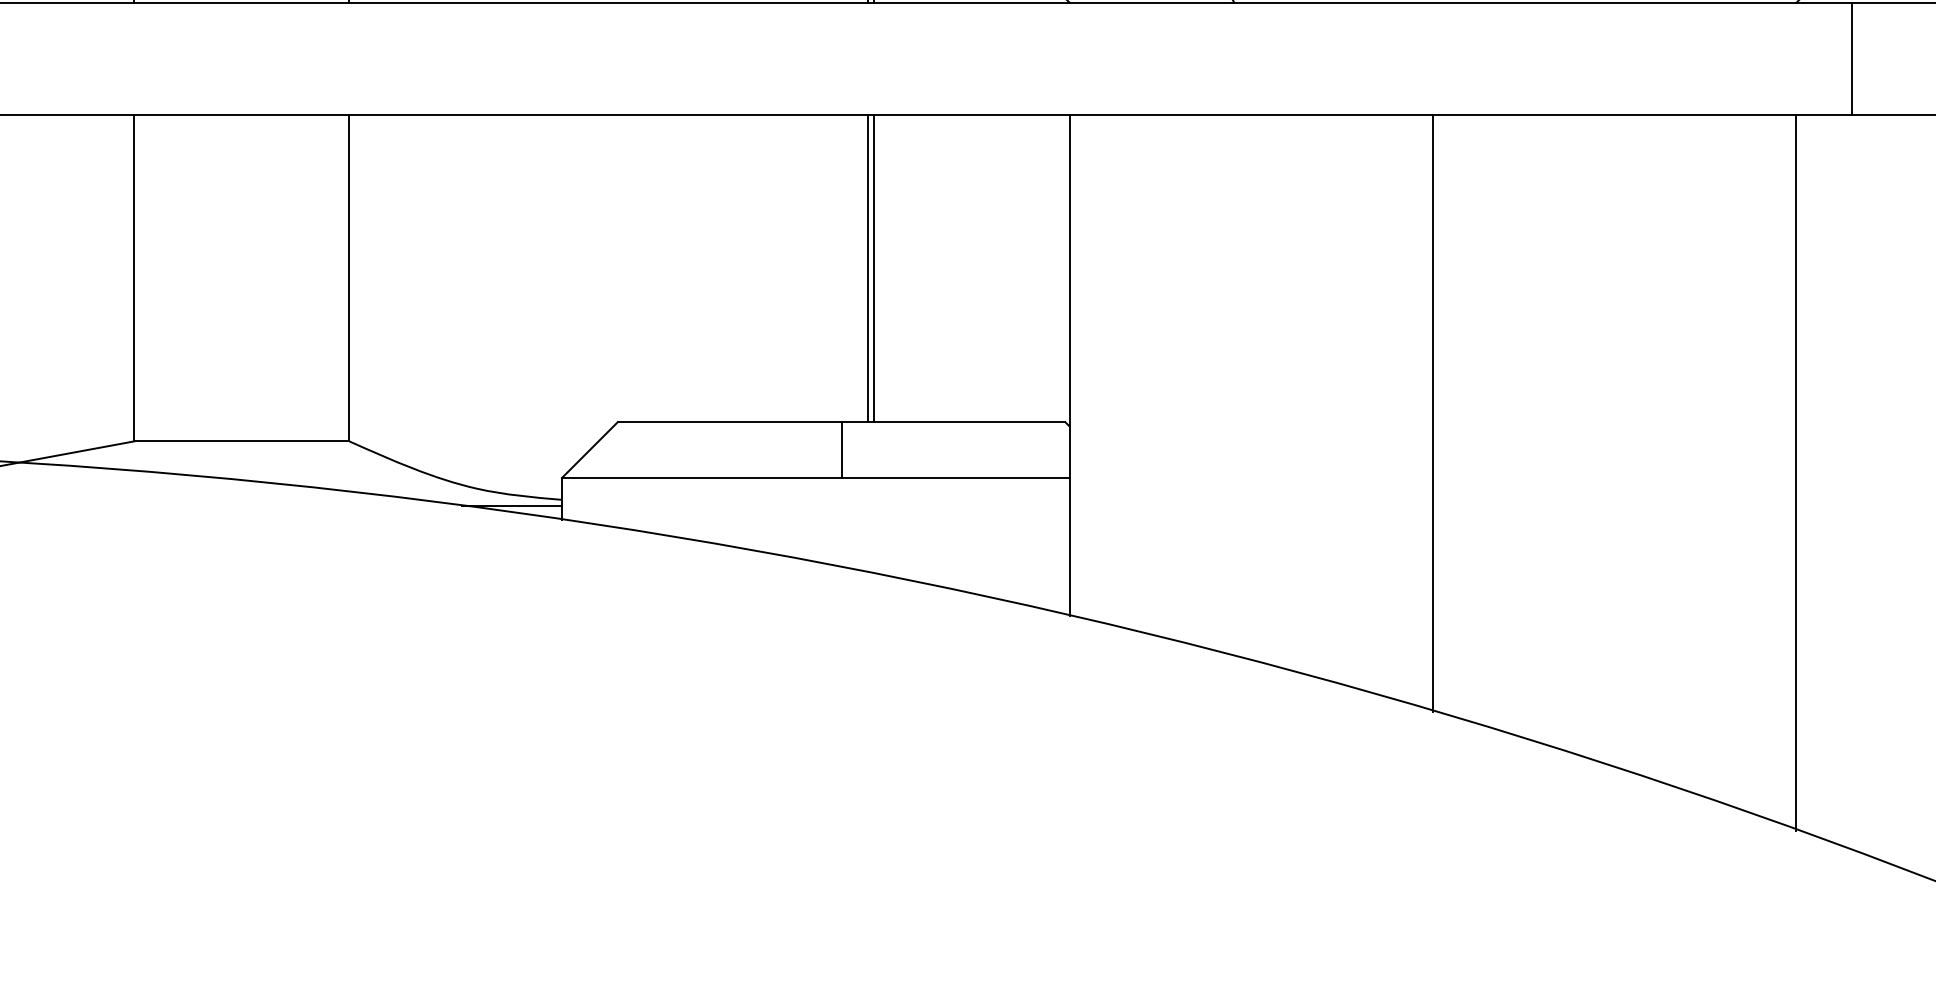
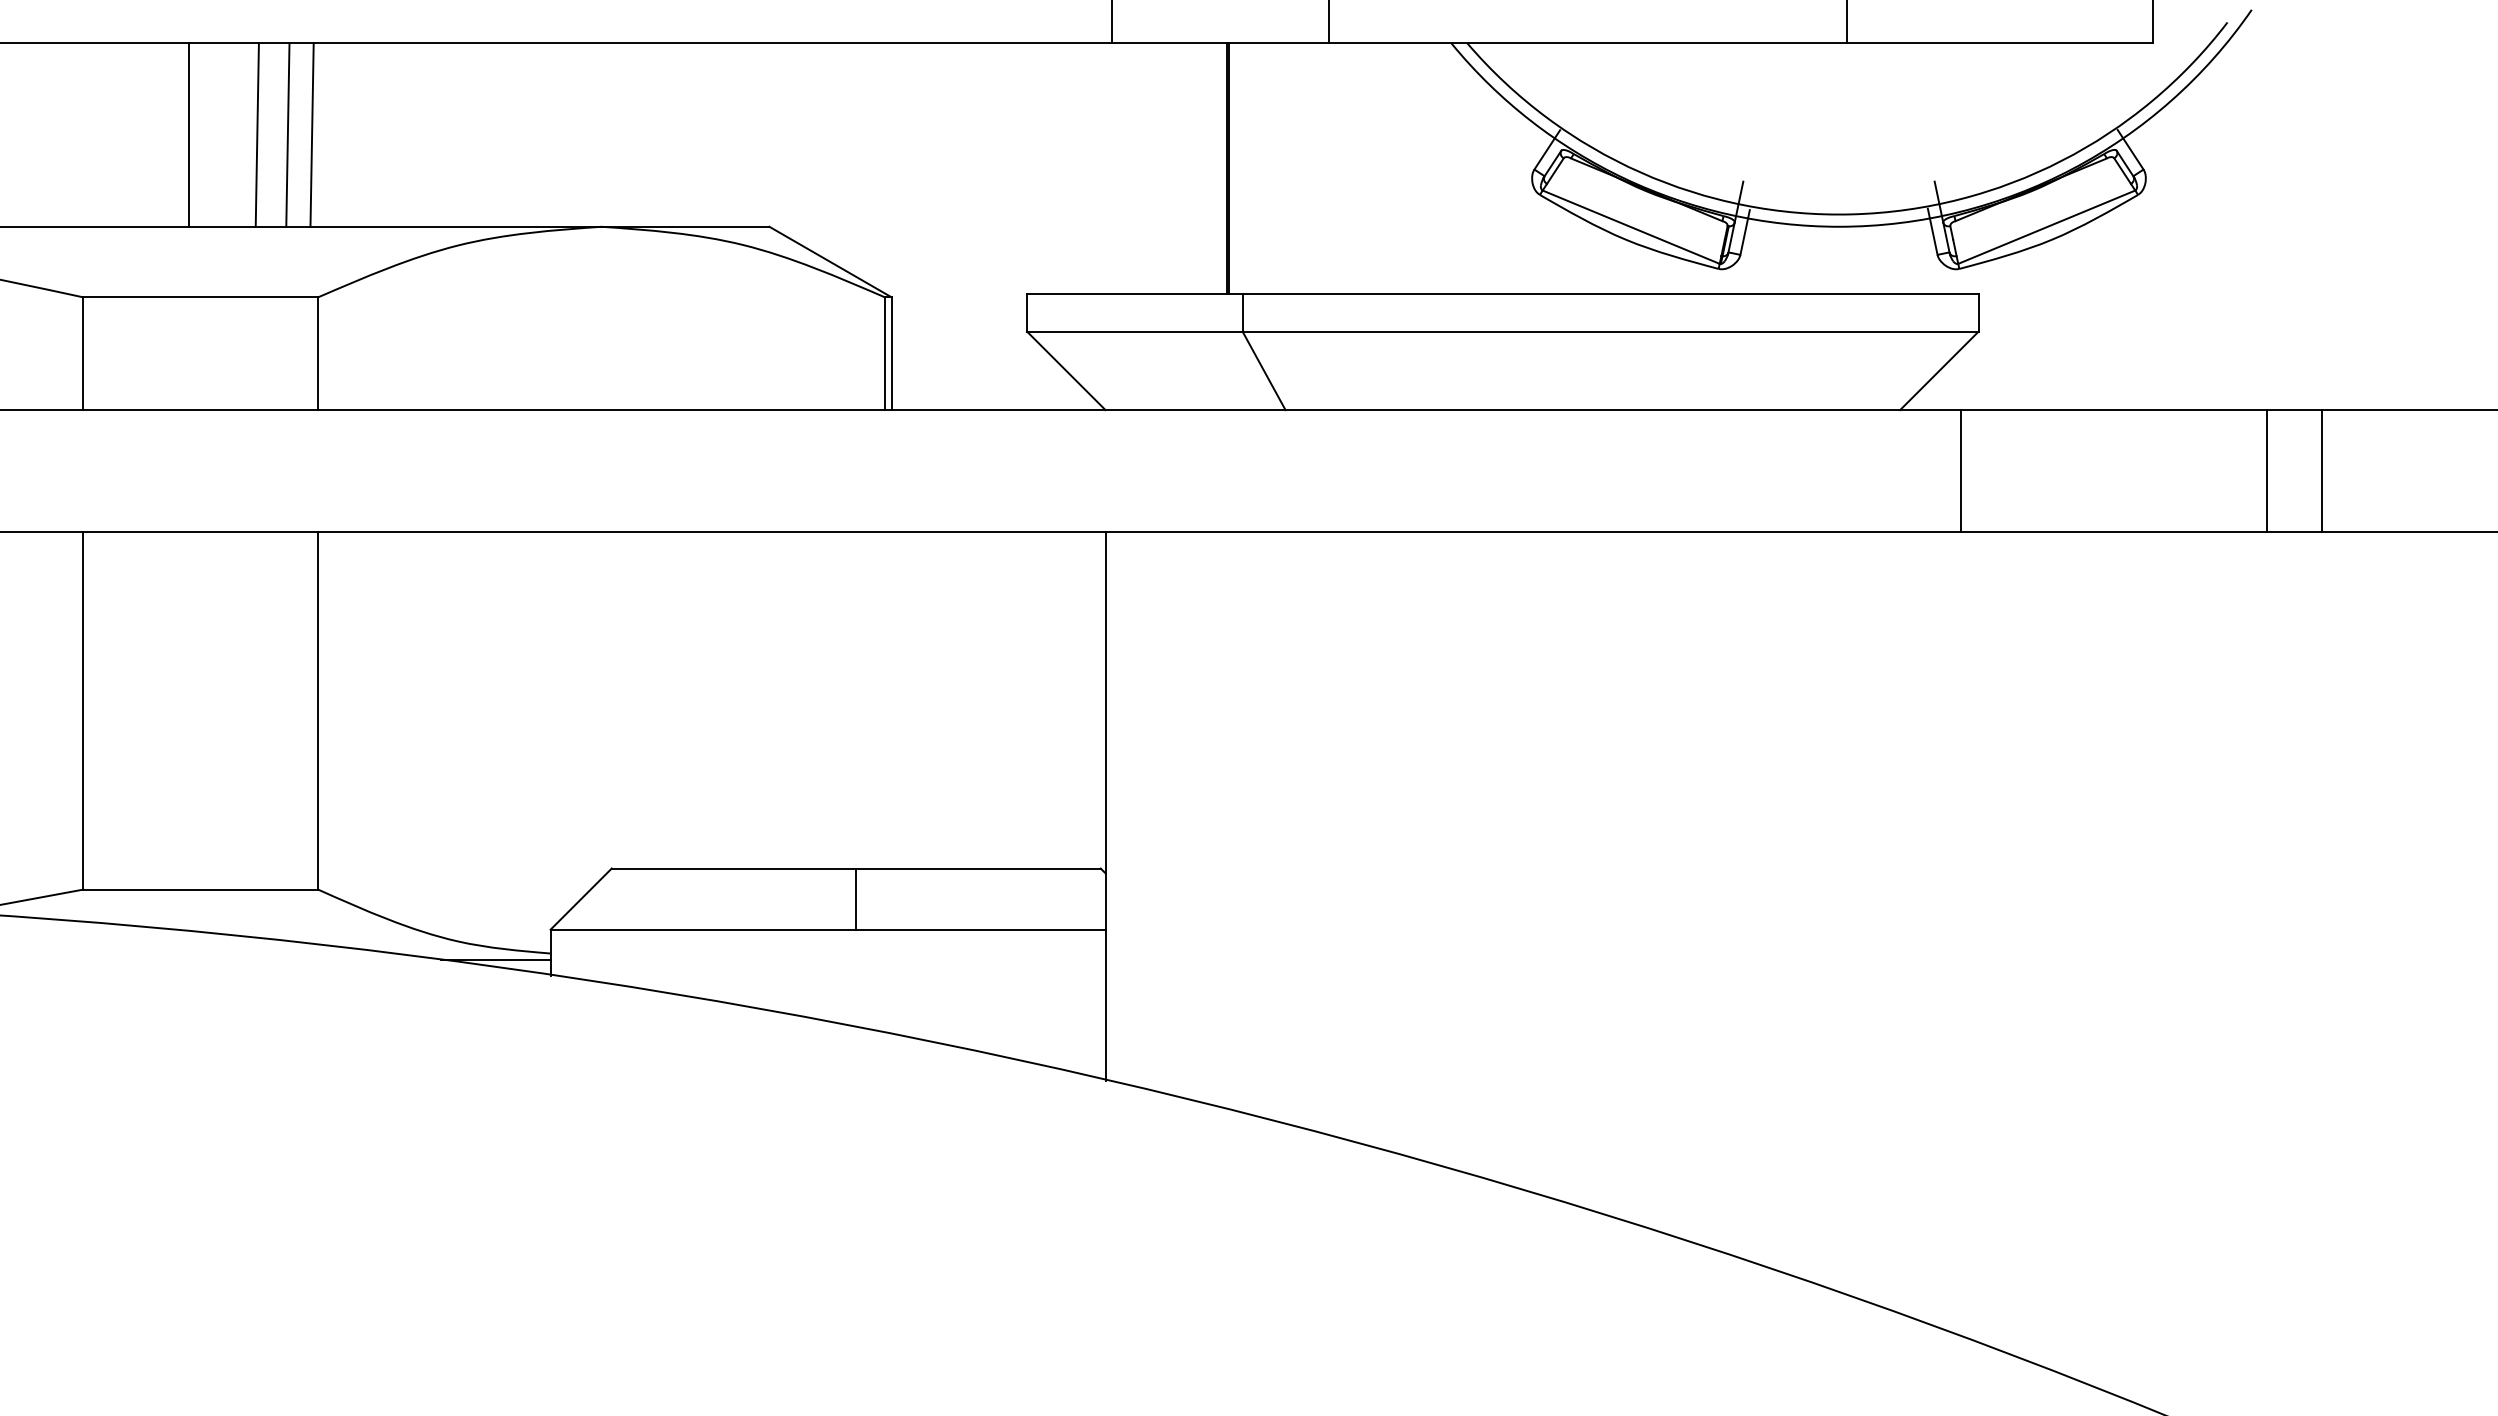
line: (867, 268) -> (884, 700), removed
line: (873, 268) -> (891, 700), removed
line: (1432, 412) -> (1502, 858), removed
line: (1796, 472) -> (1900, 923), removed

